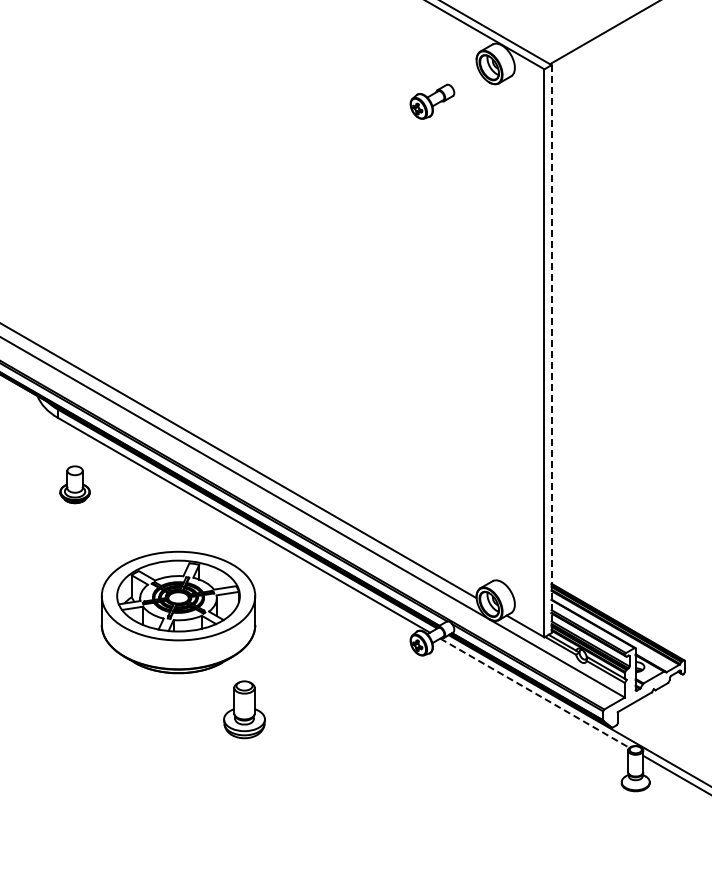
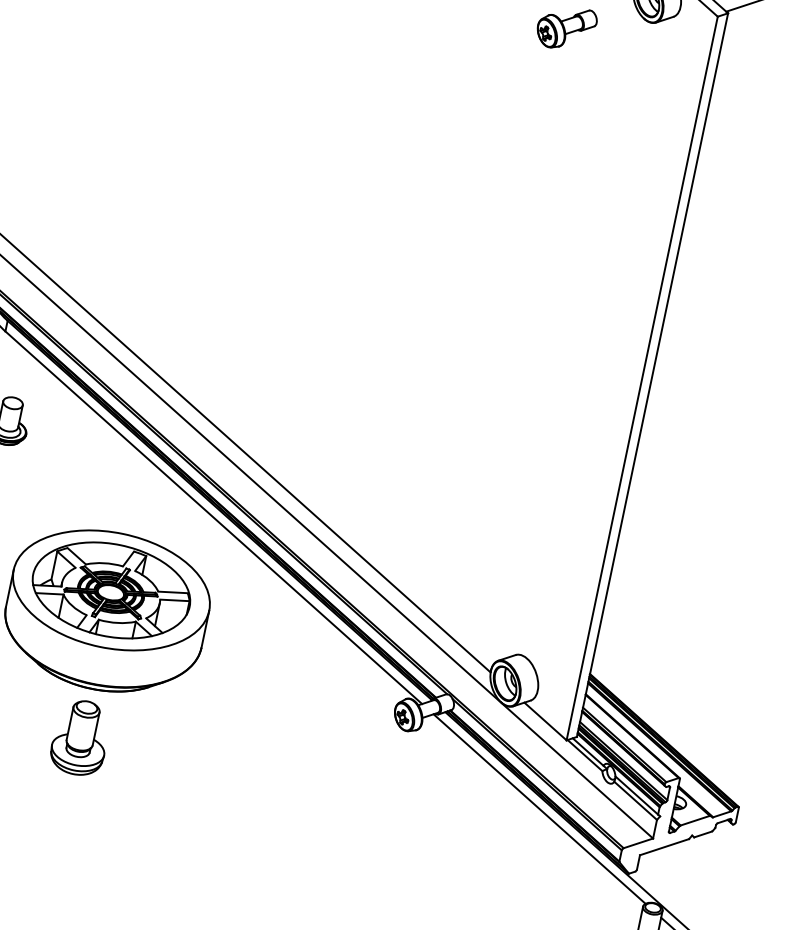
line: (551, 349) -> (652, 375), dashed -> solid
line: (535, 693) -> (540, 809), dashed -> solid
part: (244, 709) -> (80, 737), moved

